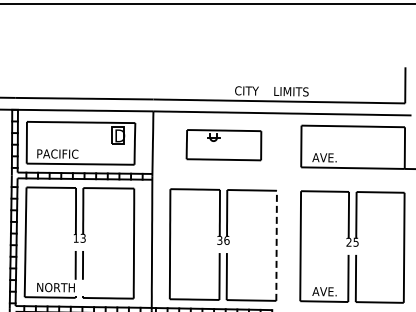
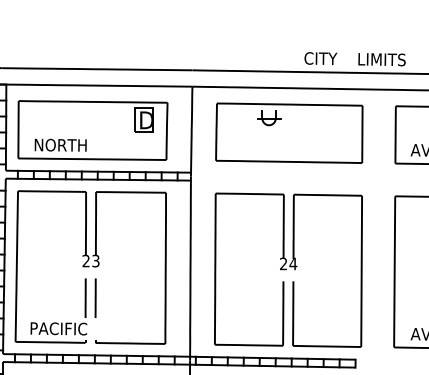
part: (223, 144) -> (288, 132), size x1.43
text: (57, 153) -> (60, 144), PACIFIC -> NORTH
text: (75, 237) -> (85, 259), 13 -> 23
text: (223, 240) -> (288, 264), 36 -> 24
line: (276, 245) -> (361, 270), dashed -> solid
text: (55, 287) -> (57, 328), NORTH -> PACIFIC

